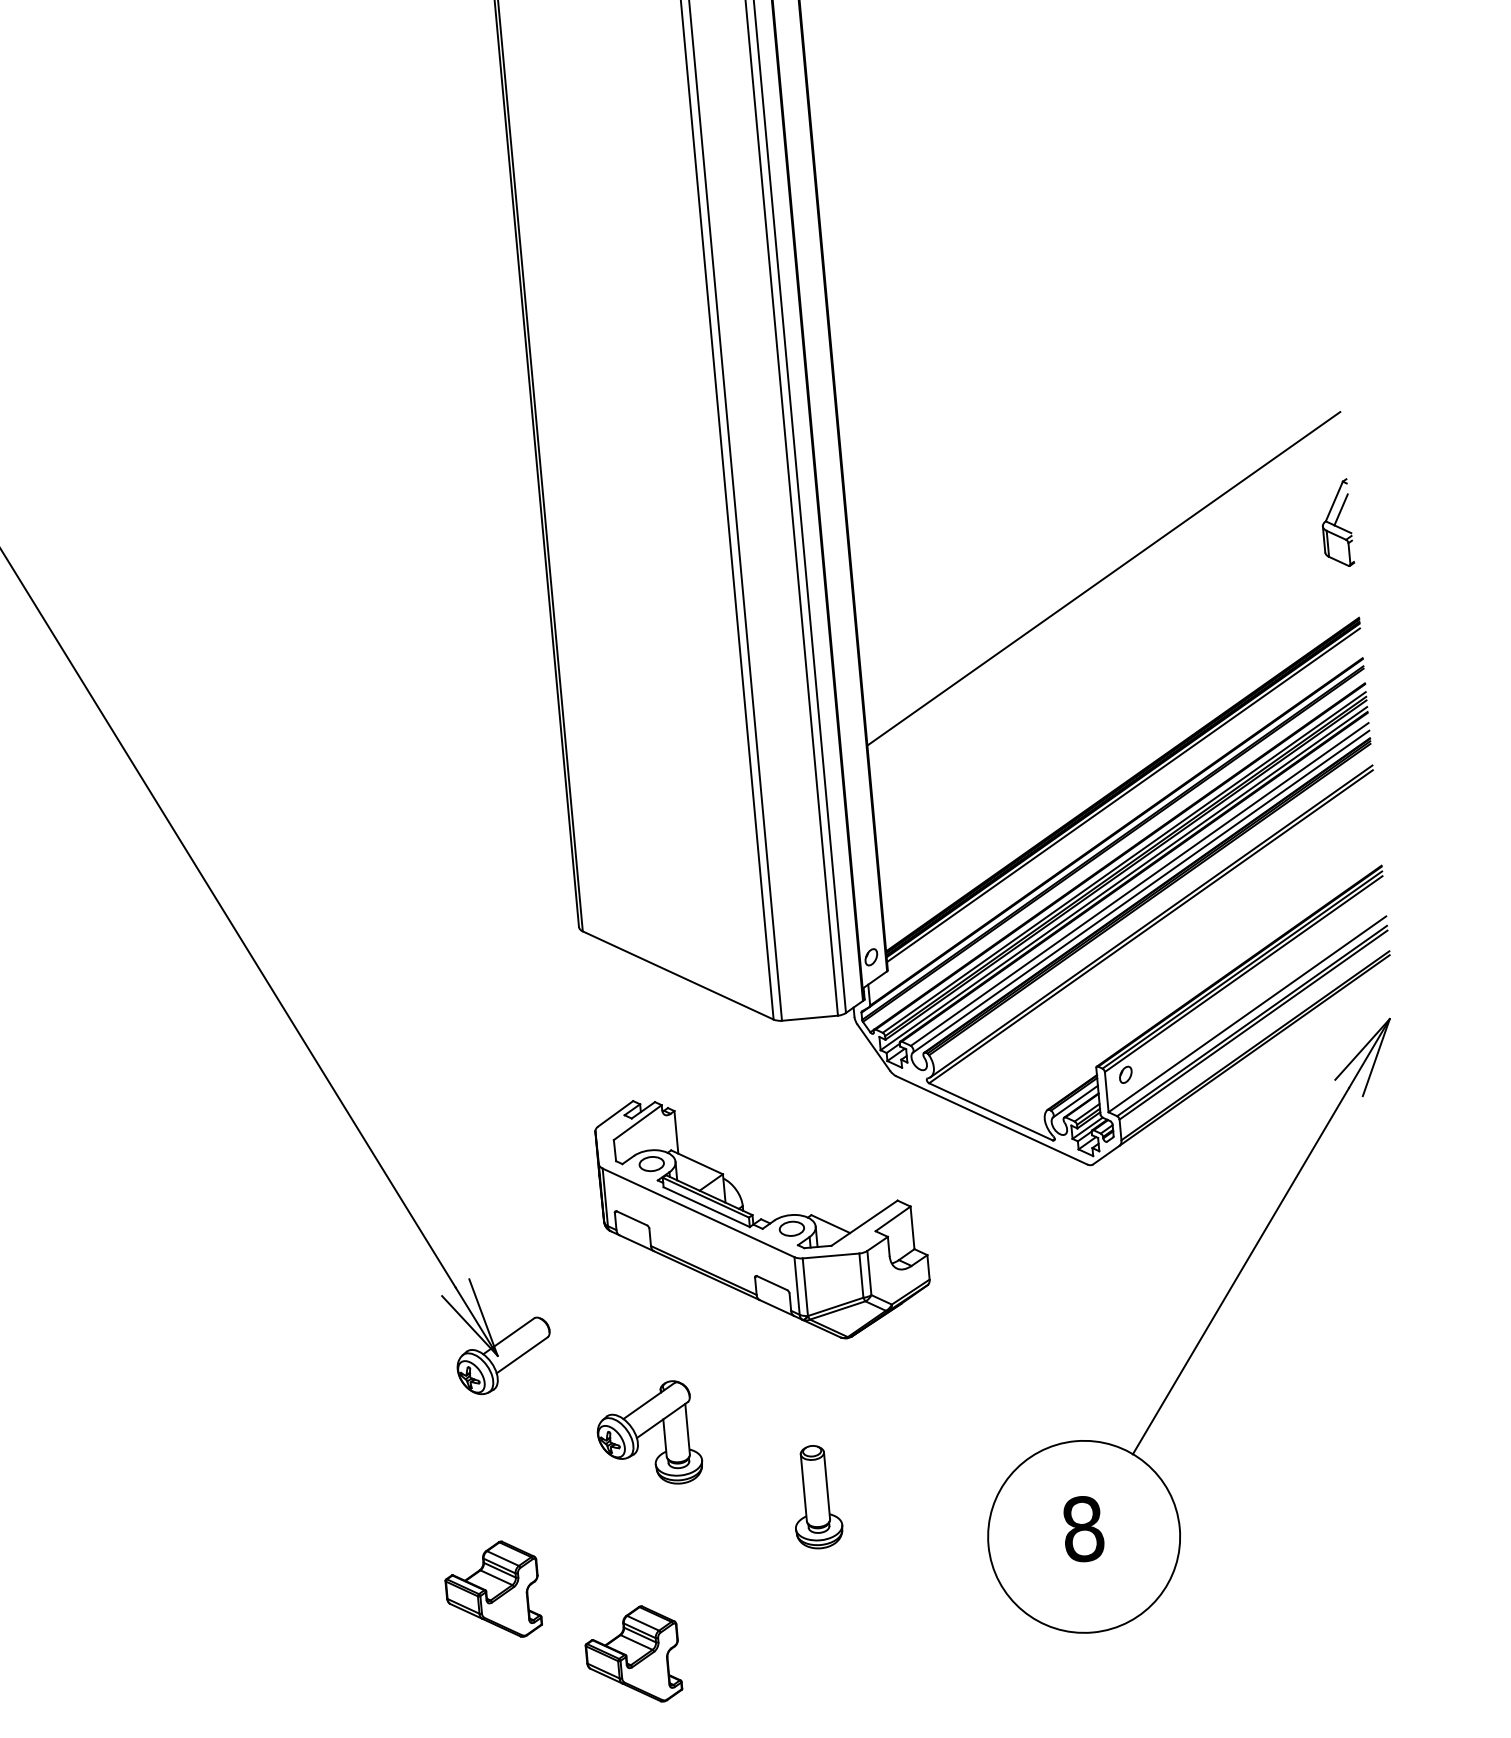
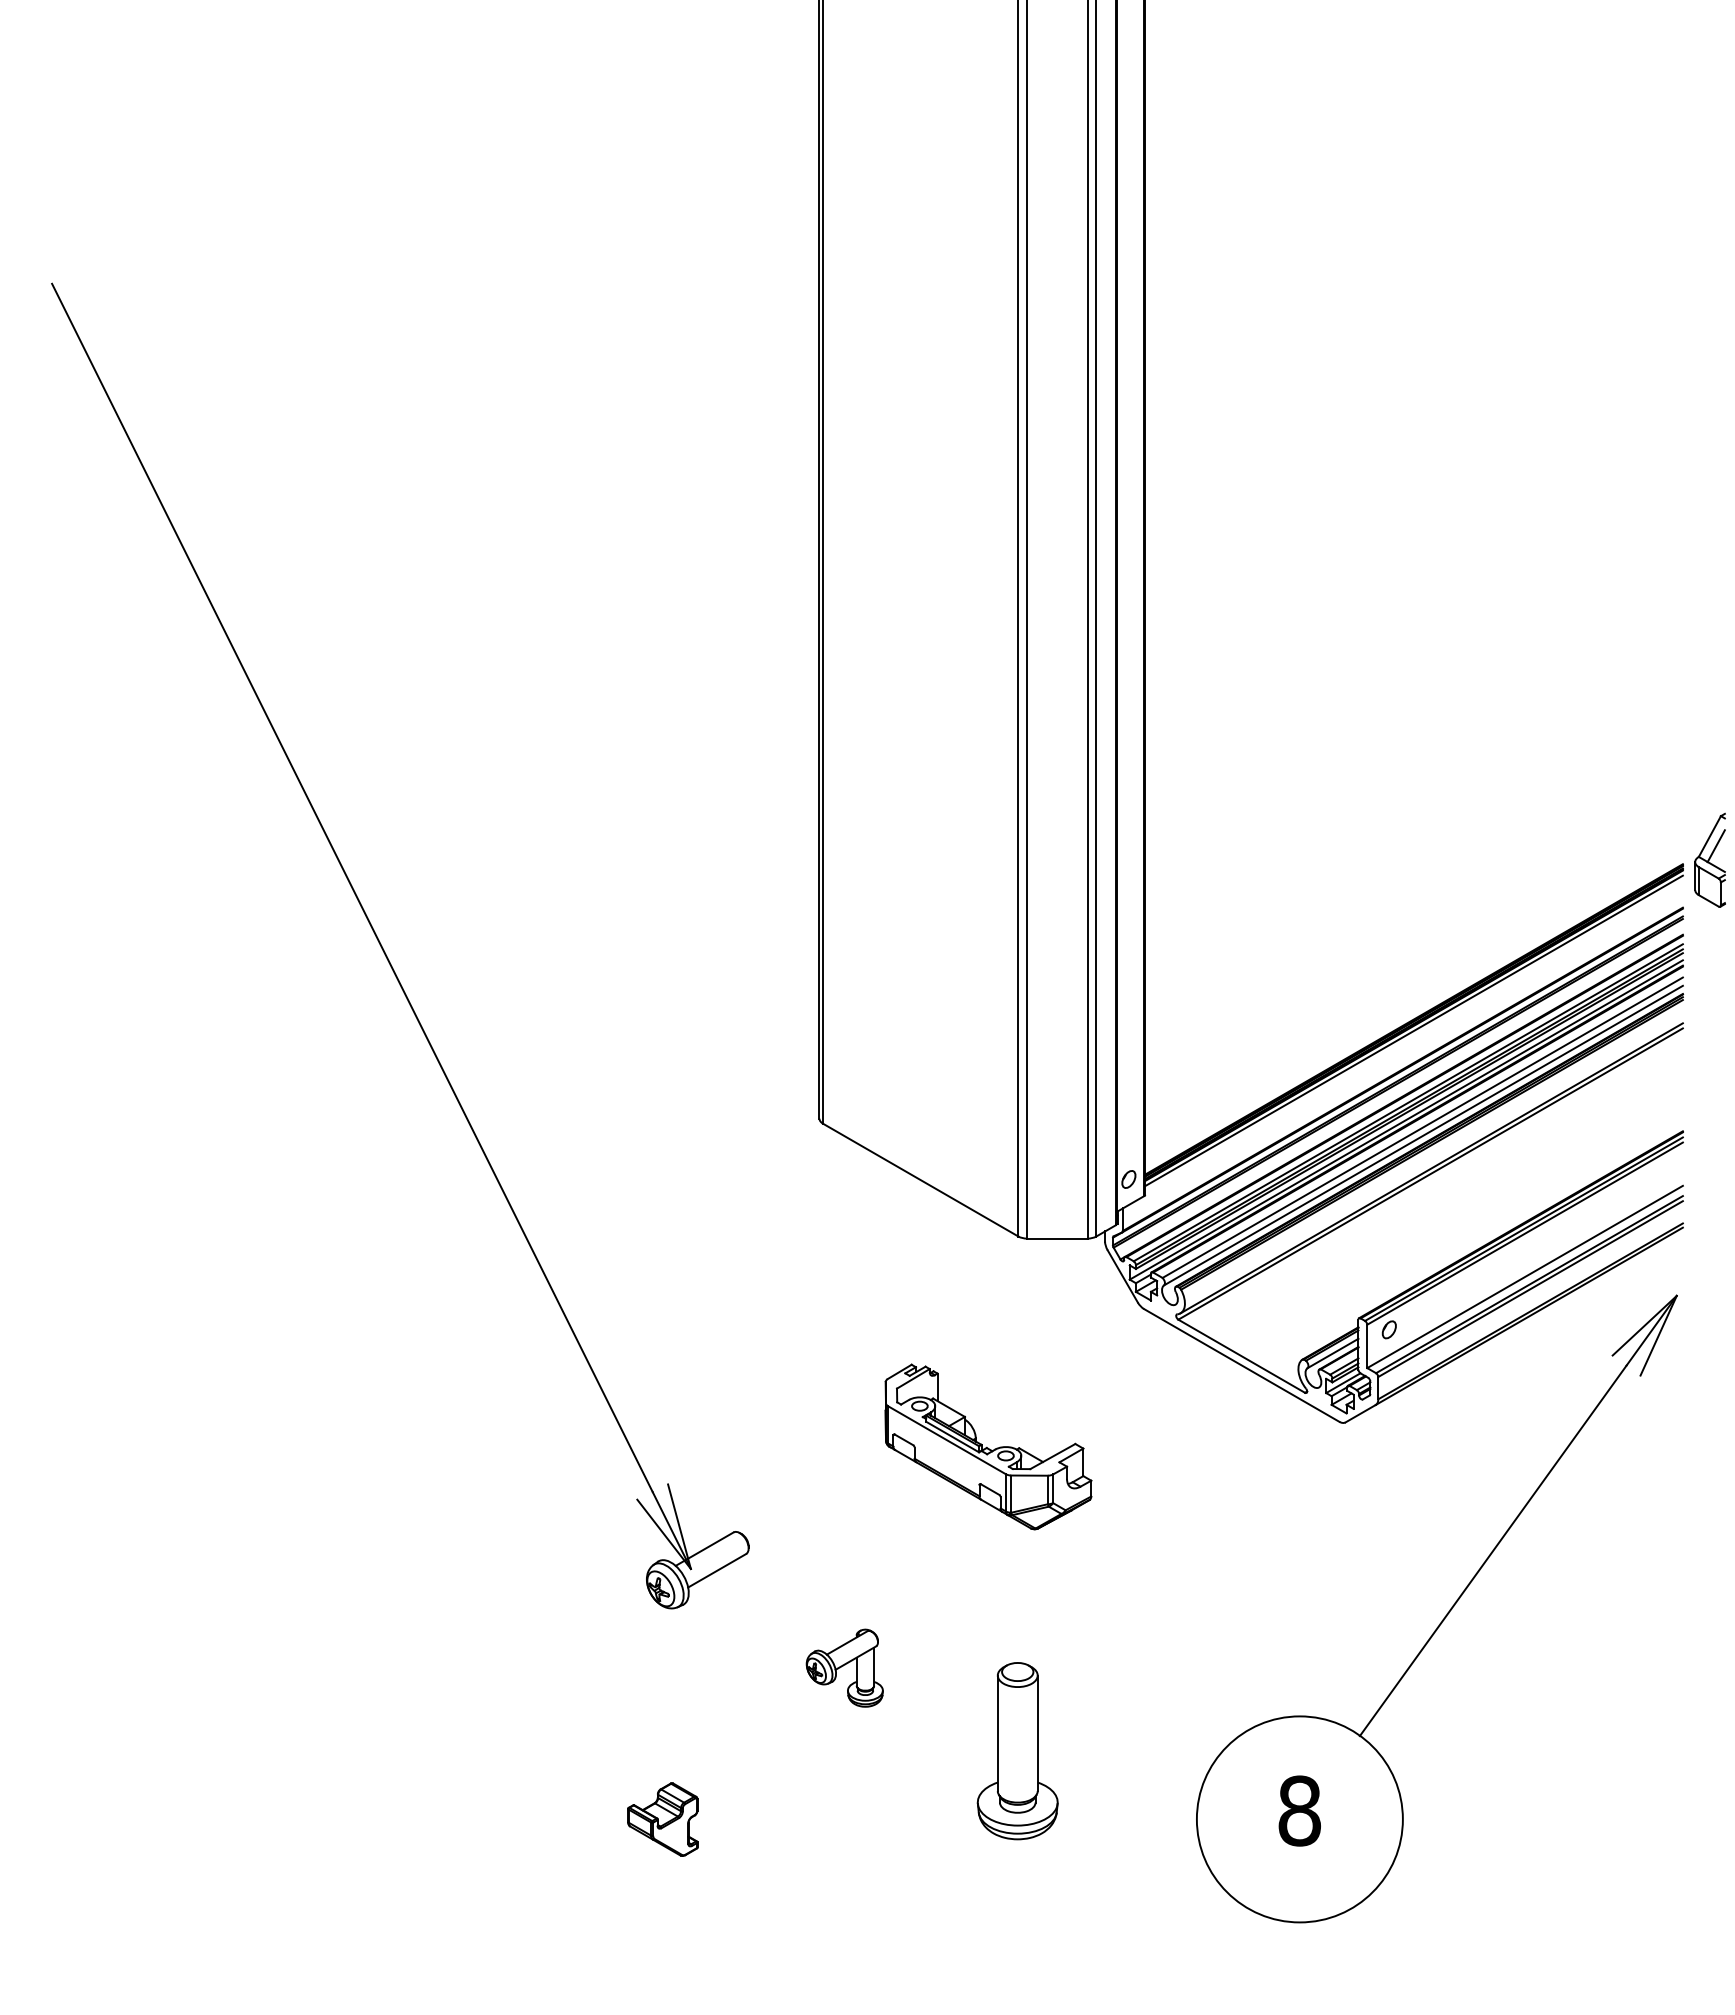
part: (1335, 522) -> (1709, 859), moved
line: (1103, 578) -> (1413, 797), removed
part: (763, 1217) -> (988, 1446), size x0.6
part: (648, 1435) -> (844, 1668), size x0.7
part: (816, 1496) -> (1017, 1750), size x1.6
part: (492, 1590) -> (662, 1819), size x0.7
part: (632, 1655) -> (805, 1902), removed

